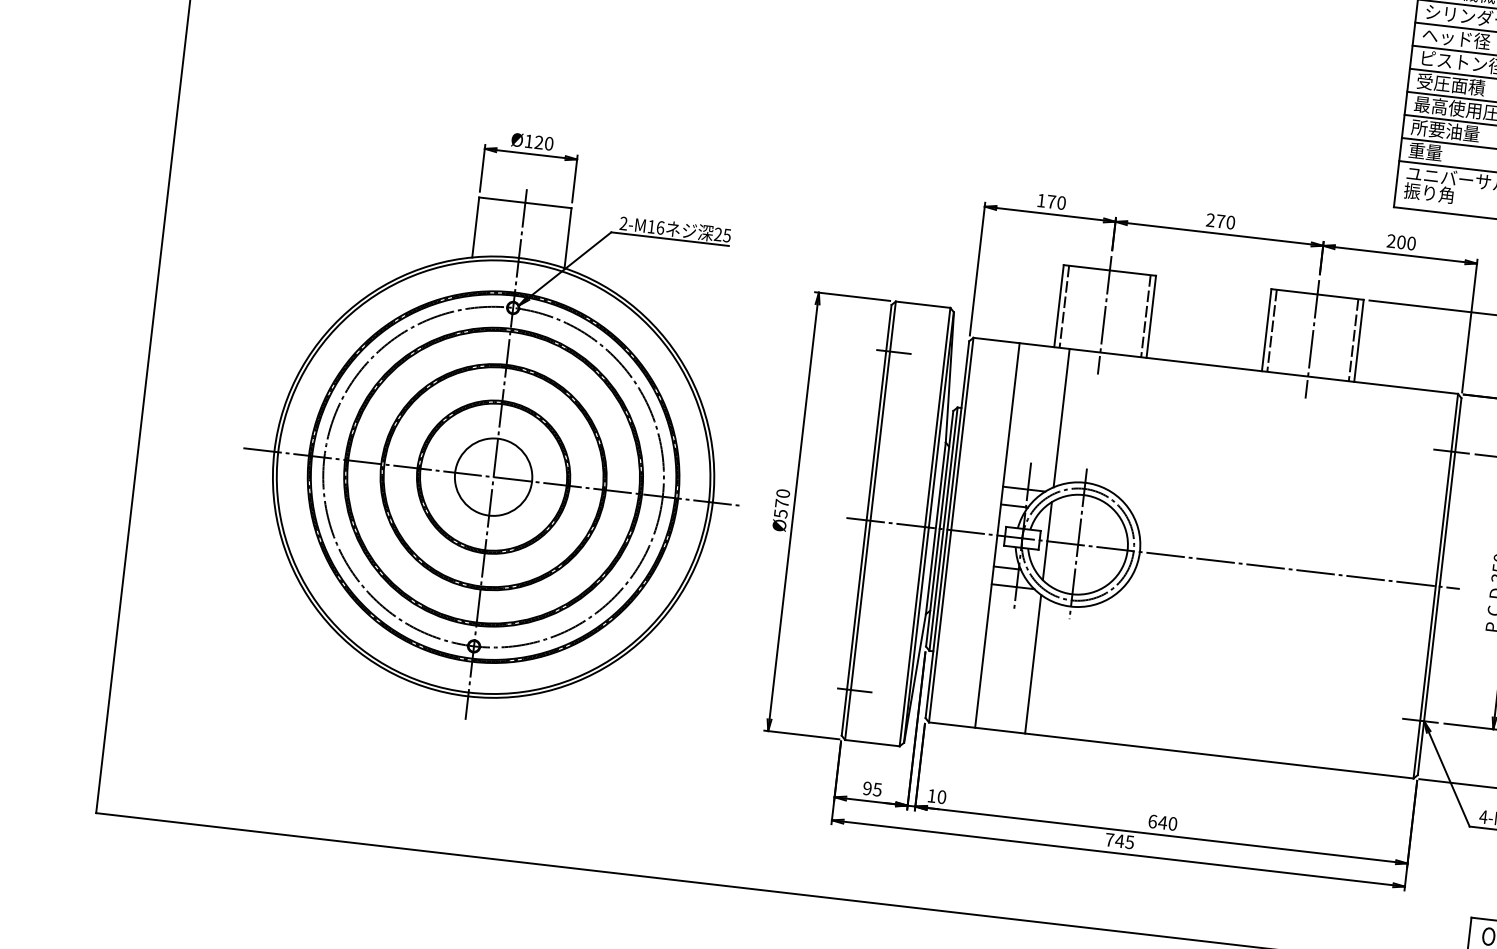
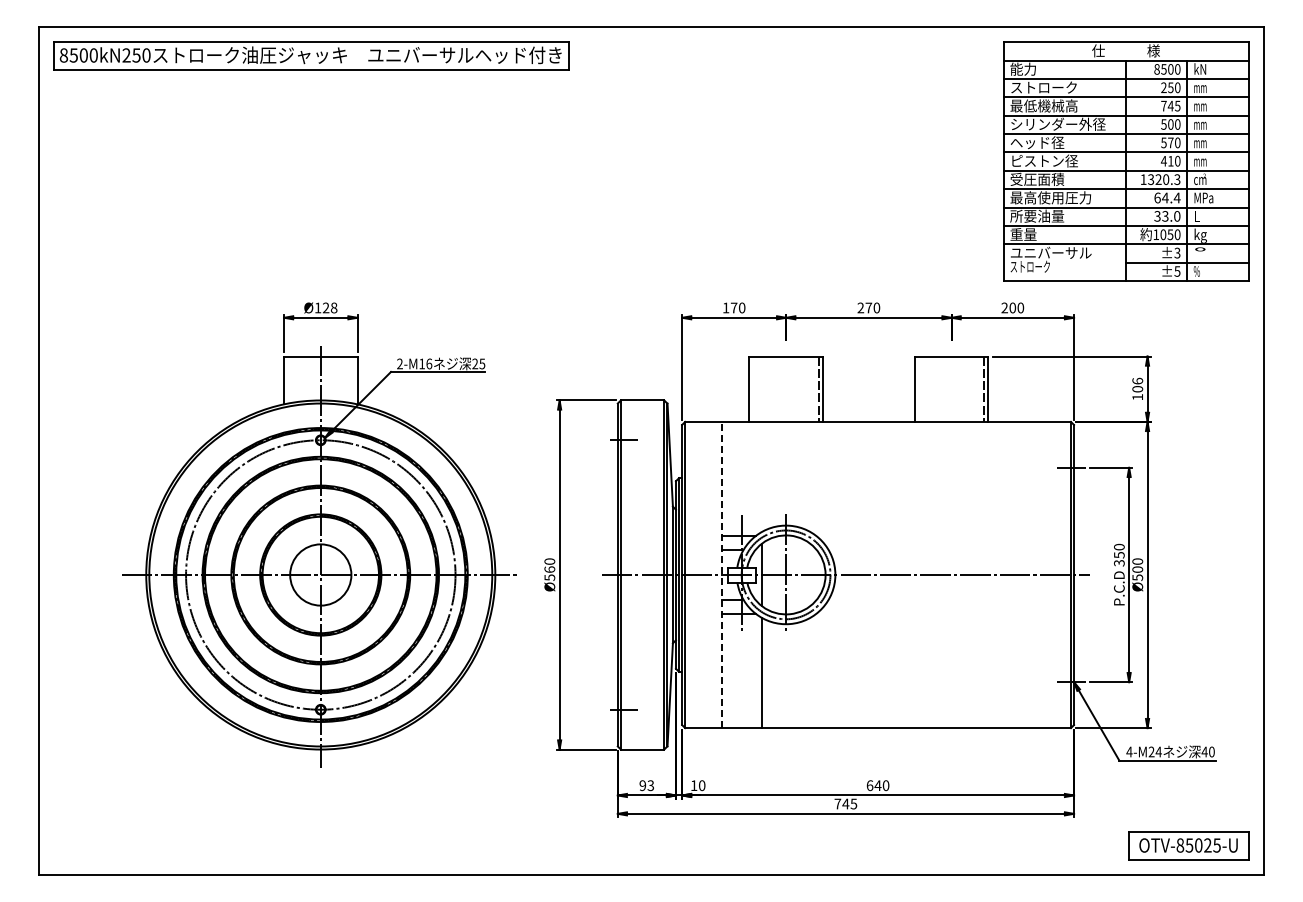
text: (548, 144) -> (333, 308), Ø120 -> Ø128
text: (1428, 192) -> (1029, 266), 振り角 -> ストローク
line: (1064, 305) -> (753, 388), removed
line: (1105, 315) -> (786, 392), removed
line: (1272, 329) -> (919, 388), removed
line: (1312, 339) -> (951, 392), removed
line: (1061, 417) -> (761, 476), removed
text: (781, 503) -> (549, 569), Ø570 -> Ø560
line: (996, 534) -> (721, 574), solid -> dashed
text: (878, 789) -> (651, 785), 95 -> 93

